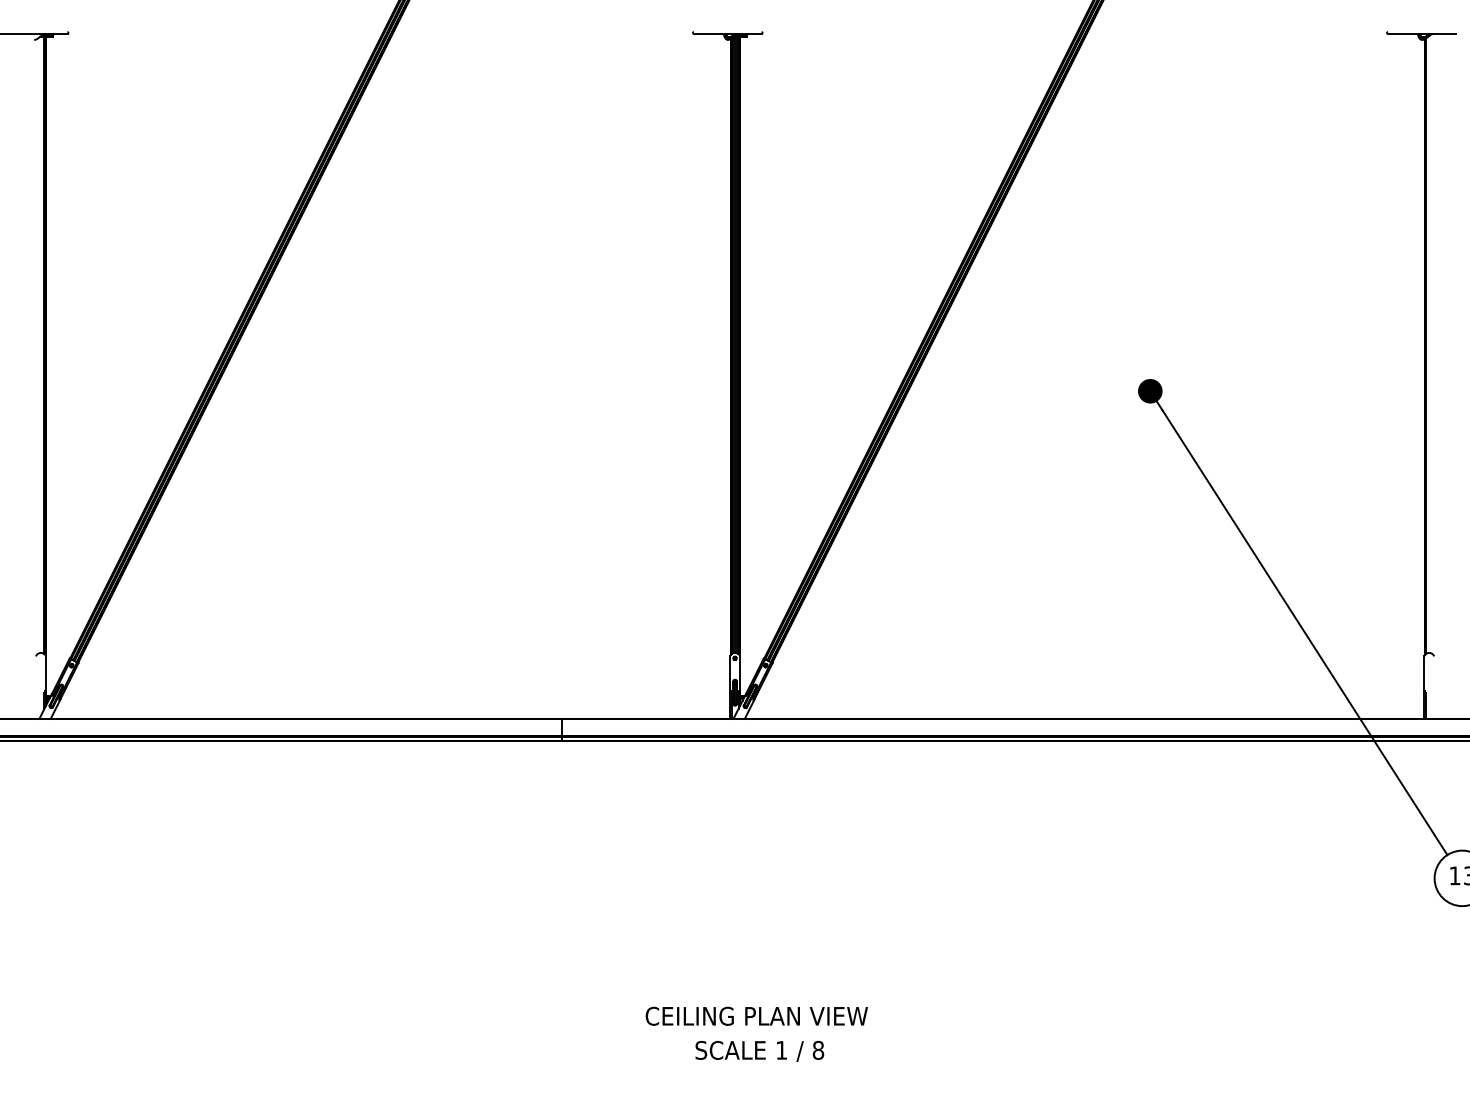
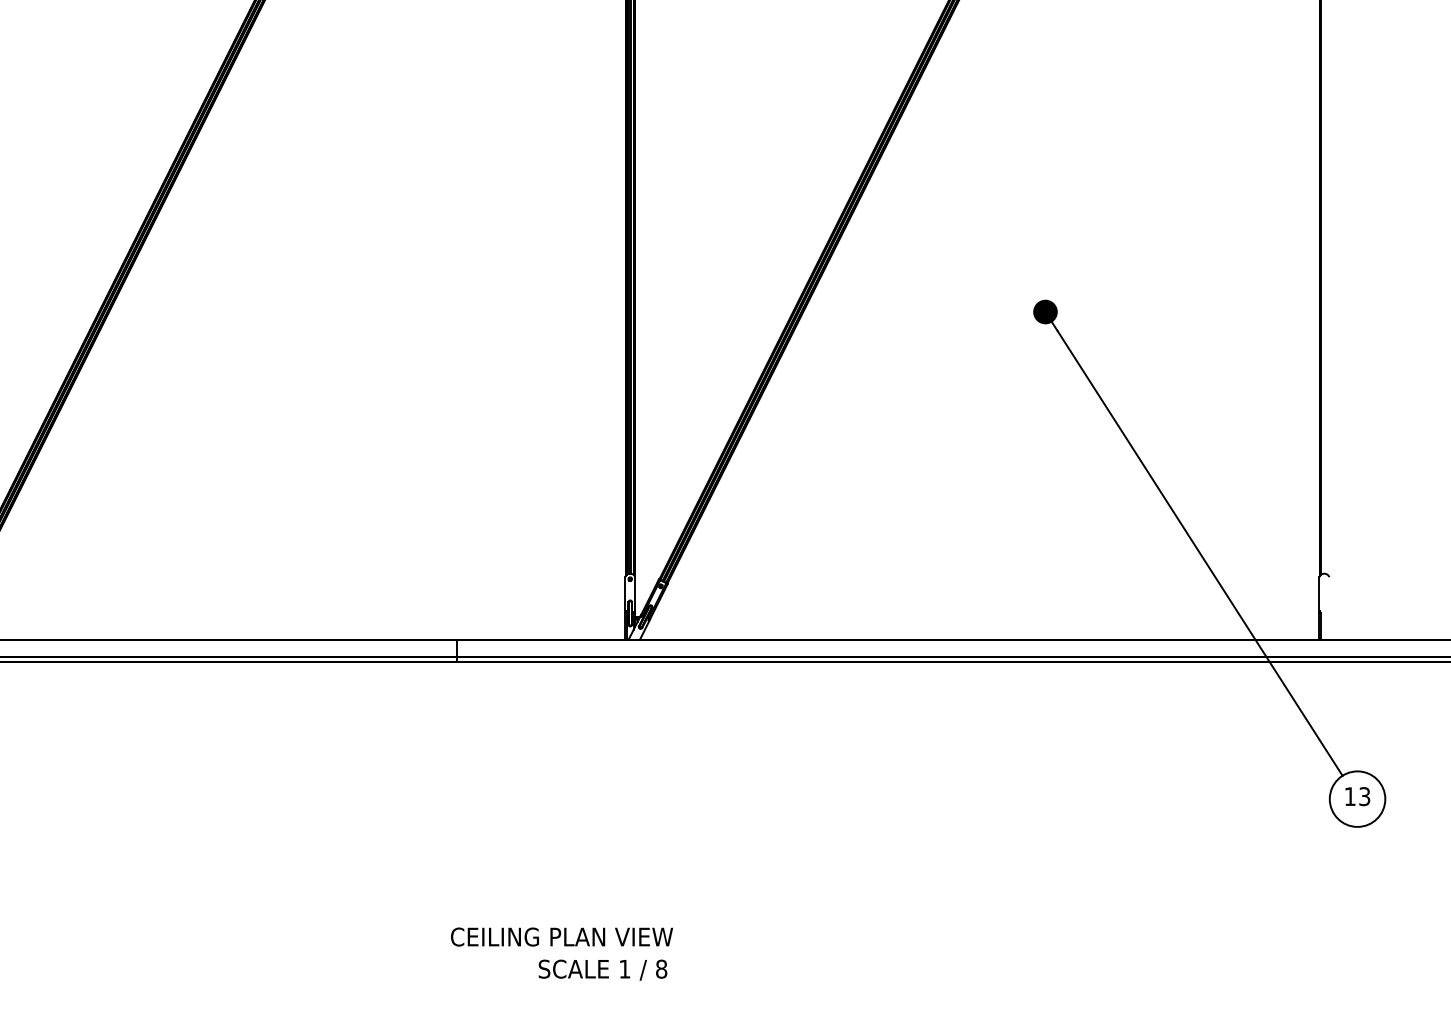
text: (756, 1015) -> (561, 936), moved
text: (759, 1050) -> (602, 969), moved

